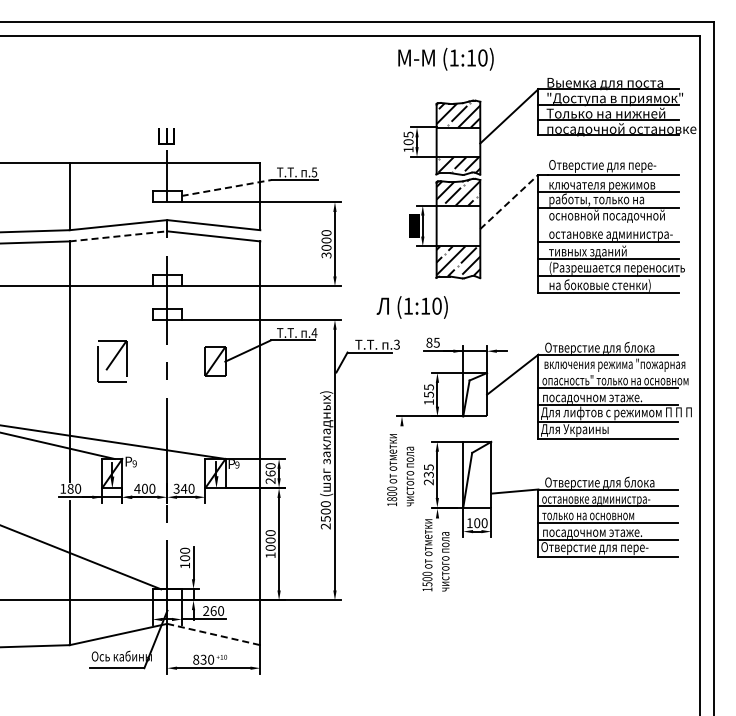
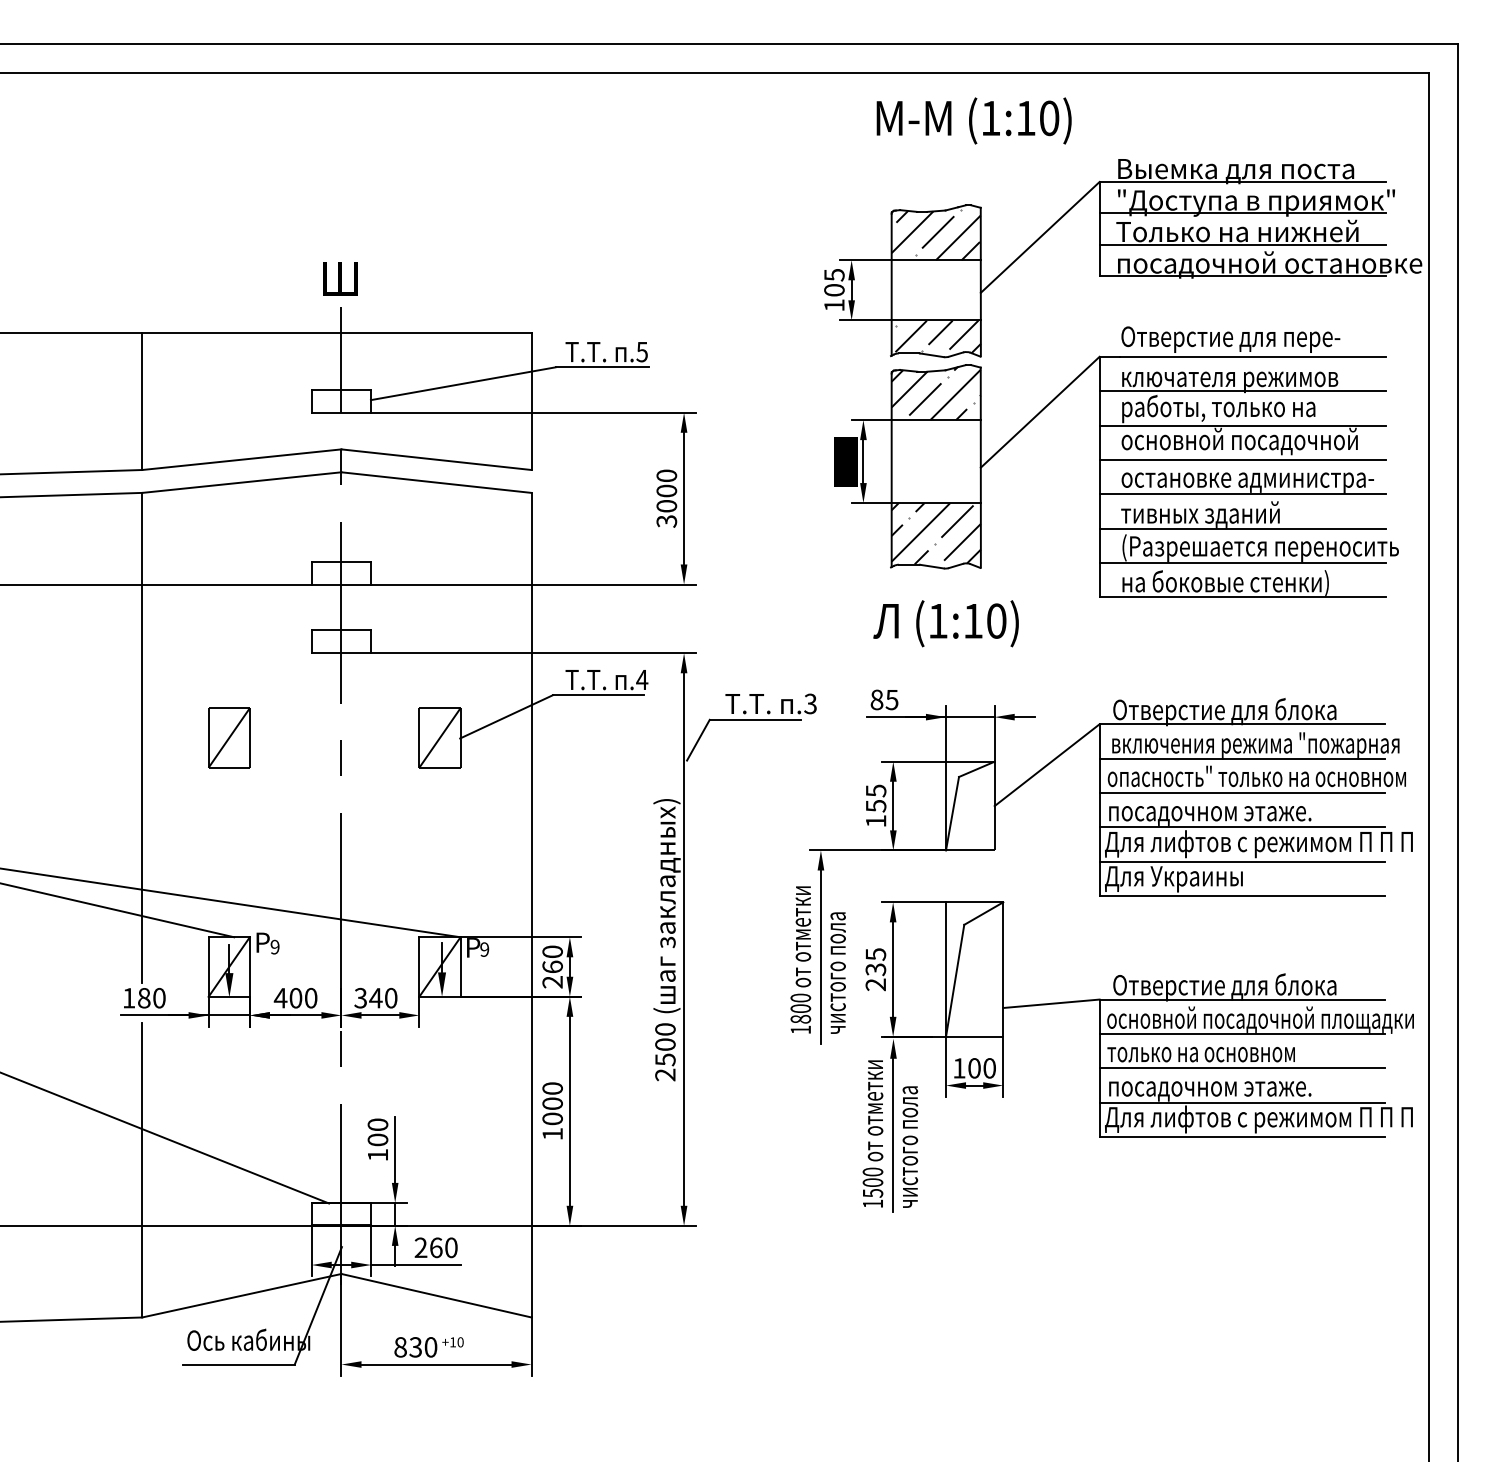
text: (445, 58) -> (973, 119), moved
line: (226, 187) -> (462, 382), dashed -> solid
line: (509, 201) -> (1040, 411), dashed -> solid
line: (608, 225) -> (1242, 460), added
line: (118, 236) -> (241, 482), dashed -> solid
text: (411, 307) -> (944, 623), moved
part: (111, 361) -> (227, 738), size x0.71
line: (608, 371) -> (1242, 758), added
line: (402, 468) -> (821, 956), added
text: (622, 499) -> (1271, 1019), остановке администра- -> основной посадочной площадки
text: (616, 547) -> (1259, 1118), Отверстие для пере- -> Для лифтов с режимом П П П
line: (437, 555) -> (893, 1134), added
line: (213, 634) -> (435, 1295), dashed -> solid

